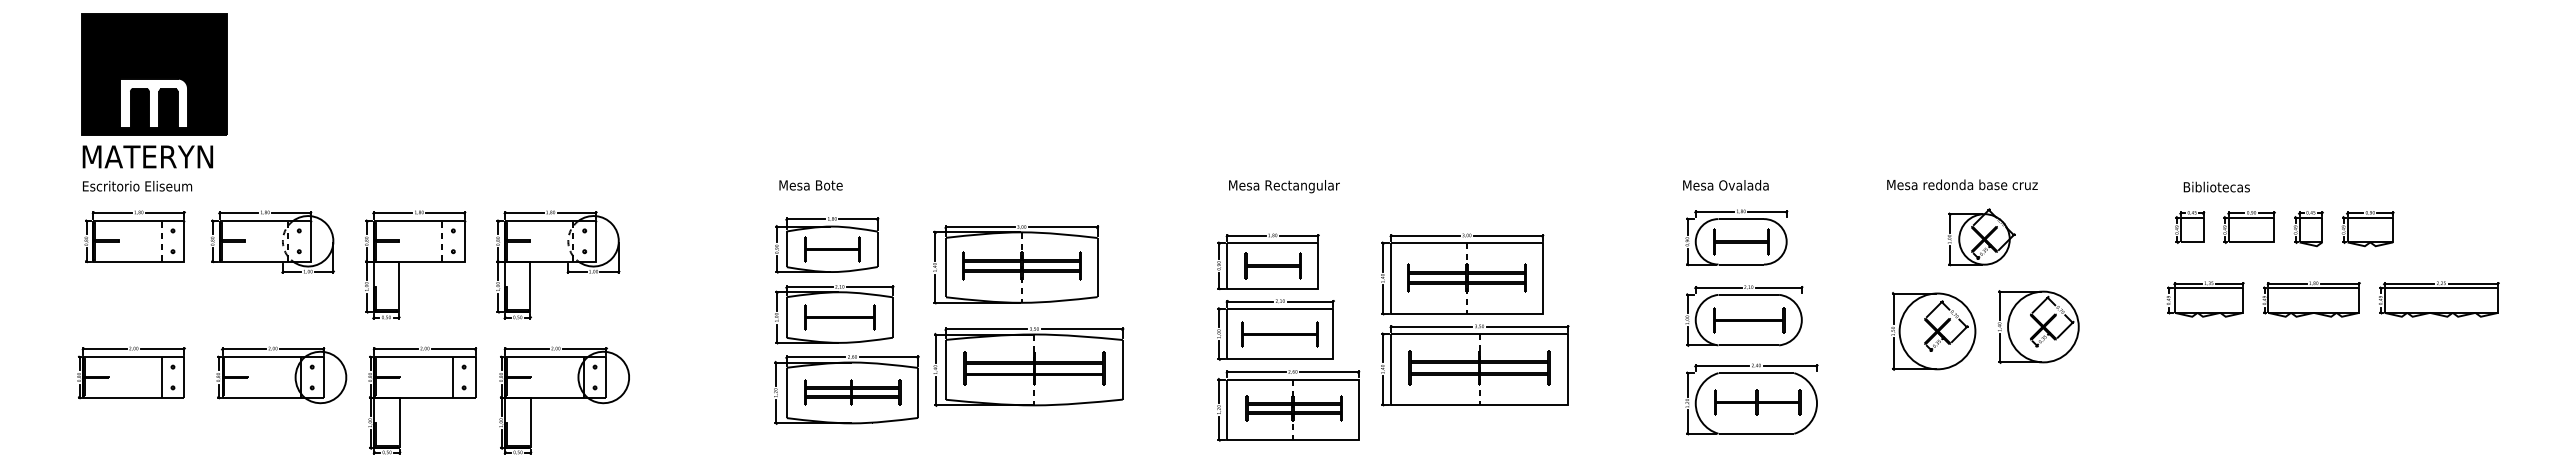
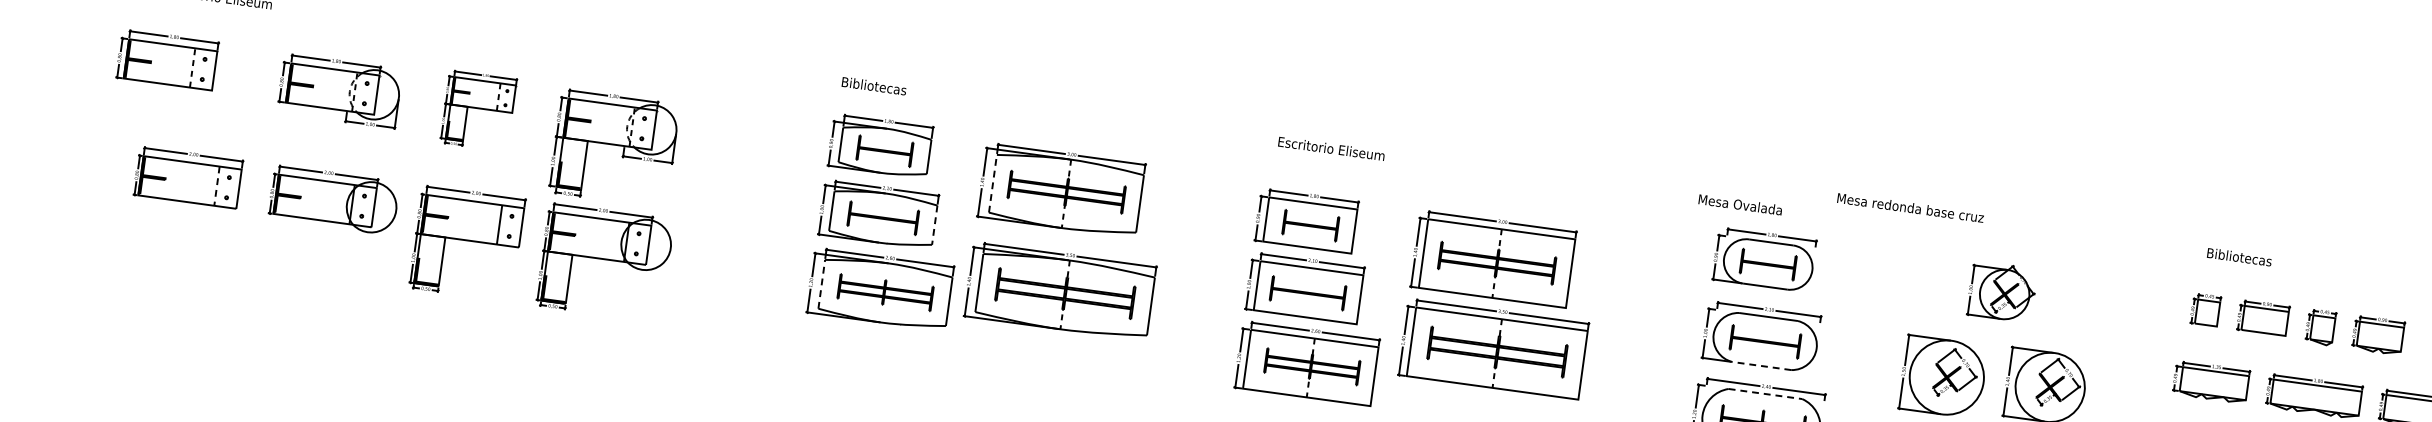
text: (1962, 184) -> (1910, 207), moved
text: (812, 185) -> (874, 86), Mesa Bote -> Bibliotecas
text: (1725, 185) -> (1740, 204), moved
text: (1284, 186) -> (1332, 150), Mesa Rectangular -> Escritorio Eliseum
text: (2216, 186) -> (2239, 256), moved
part: (134, 236) -> (166, 59), moved
part: (272, 241) -> (339, 90), moved
part: (415, 264) -> (478, 110), size x0.7
part: (558, 264) -> (614, 147), moved
line: (946, 267) -> (993, 183), solid -> dashed
line: (892, 318) -> (934, 226), solid -> dashed
line: (1748, 345) -> (1761, 366), solid -> dashed
line: (1756, 373) -> (1765, 394), solid -> dashed
line: (161, 377) -> (216, 186), solid -> dashed
line: (786, 392) -> (821, 283), solid -> dashed

